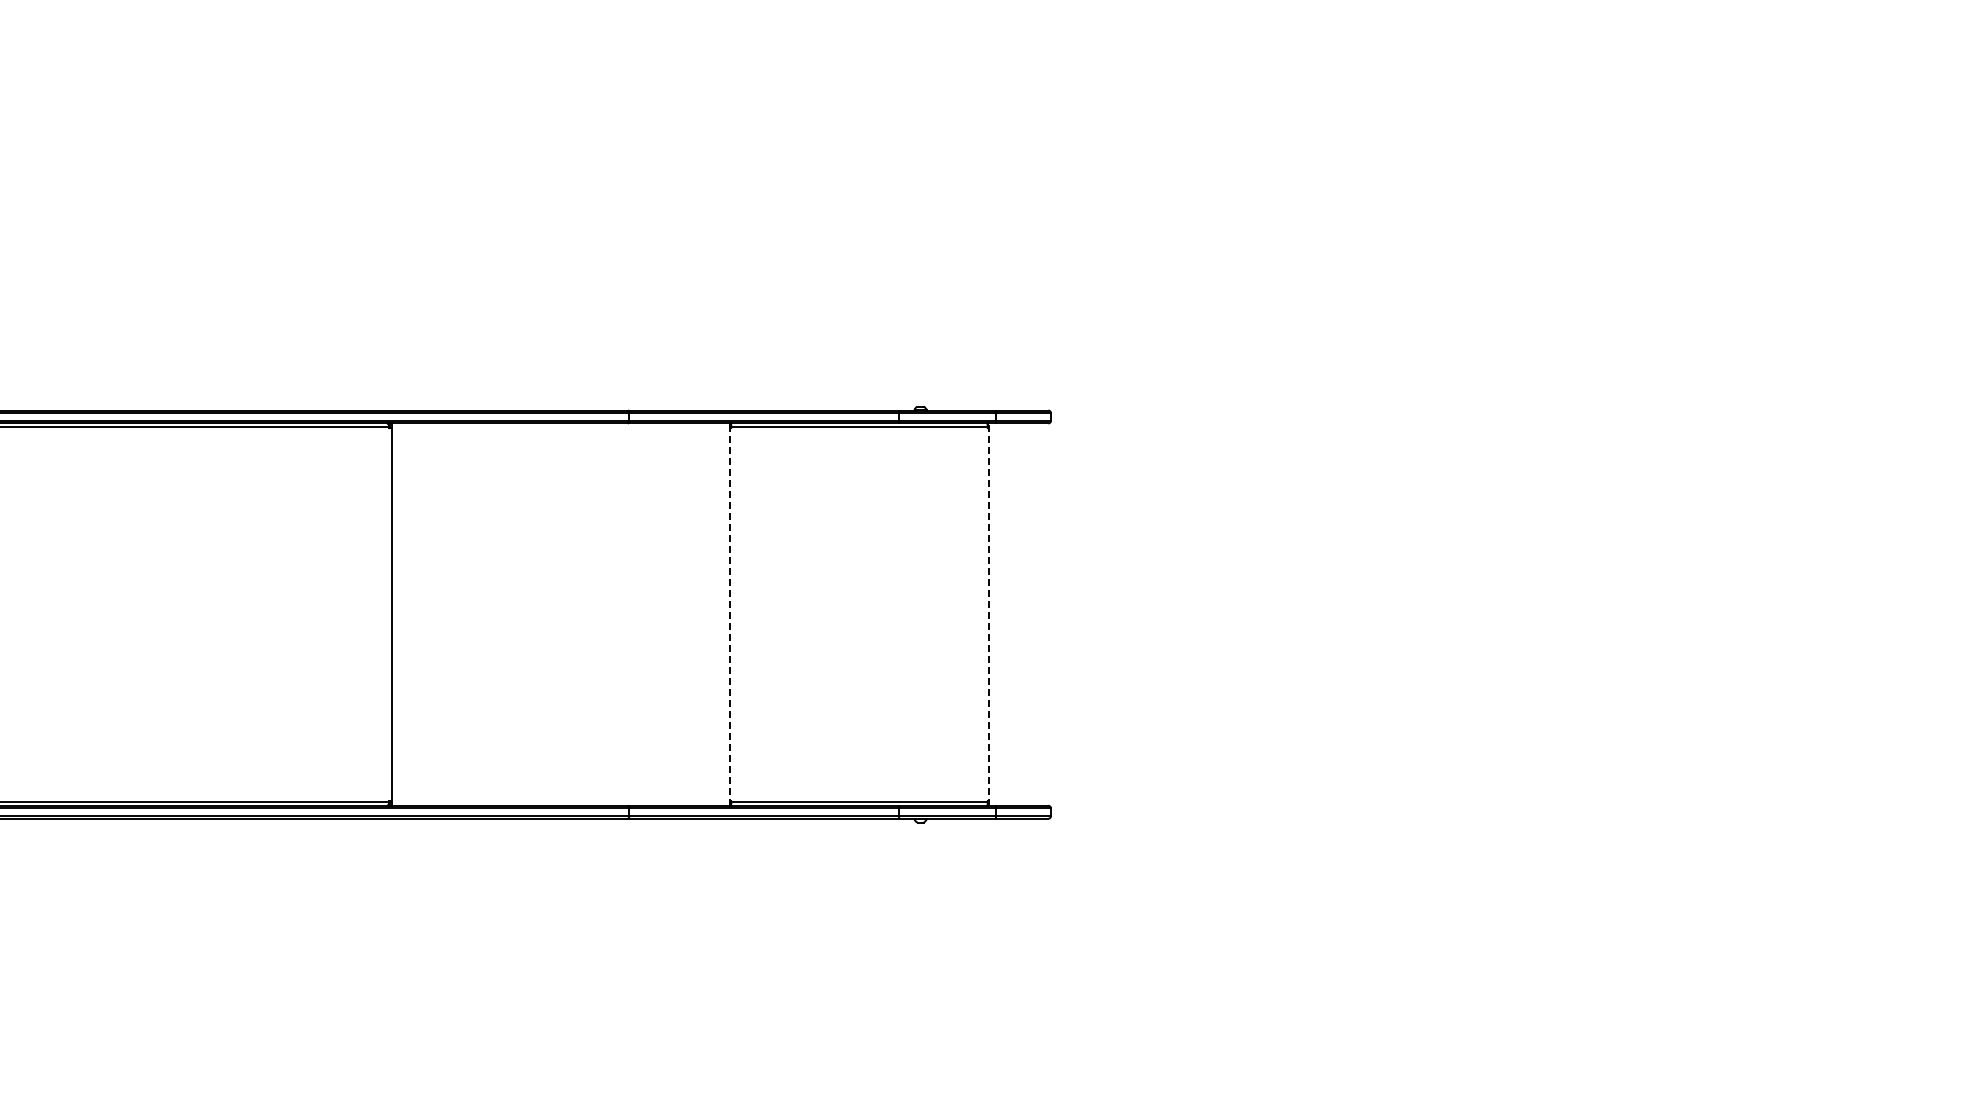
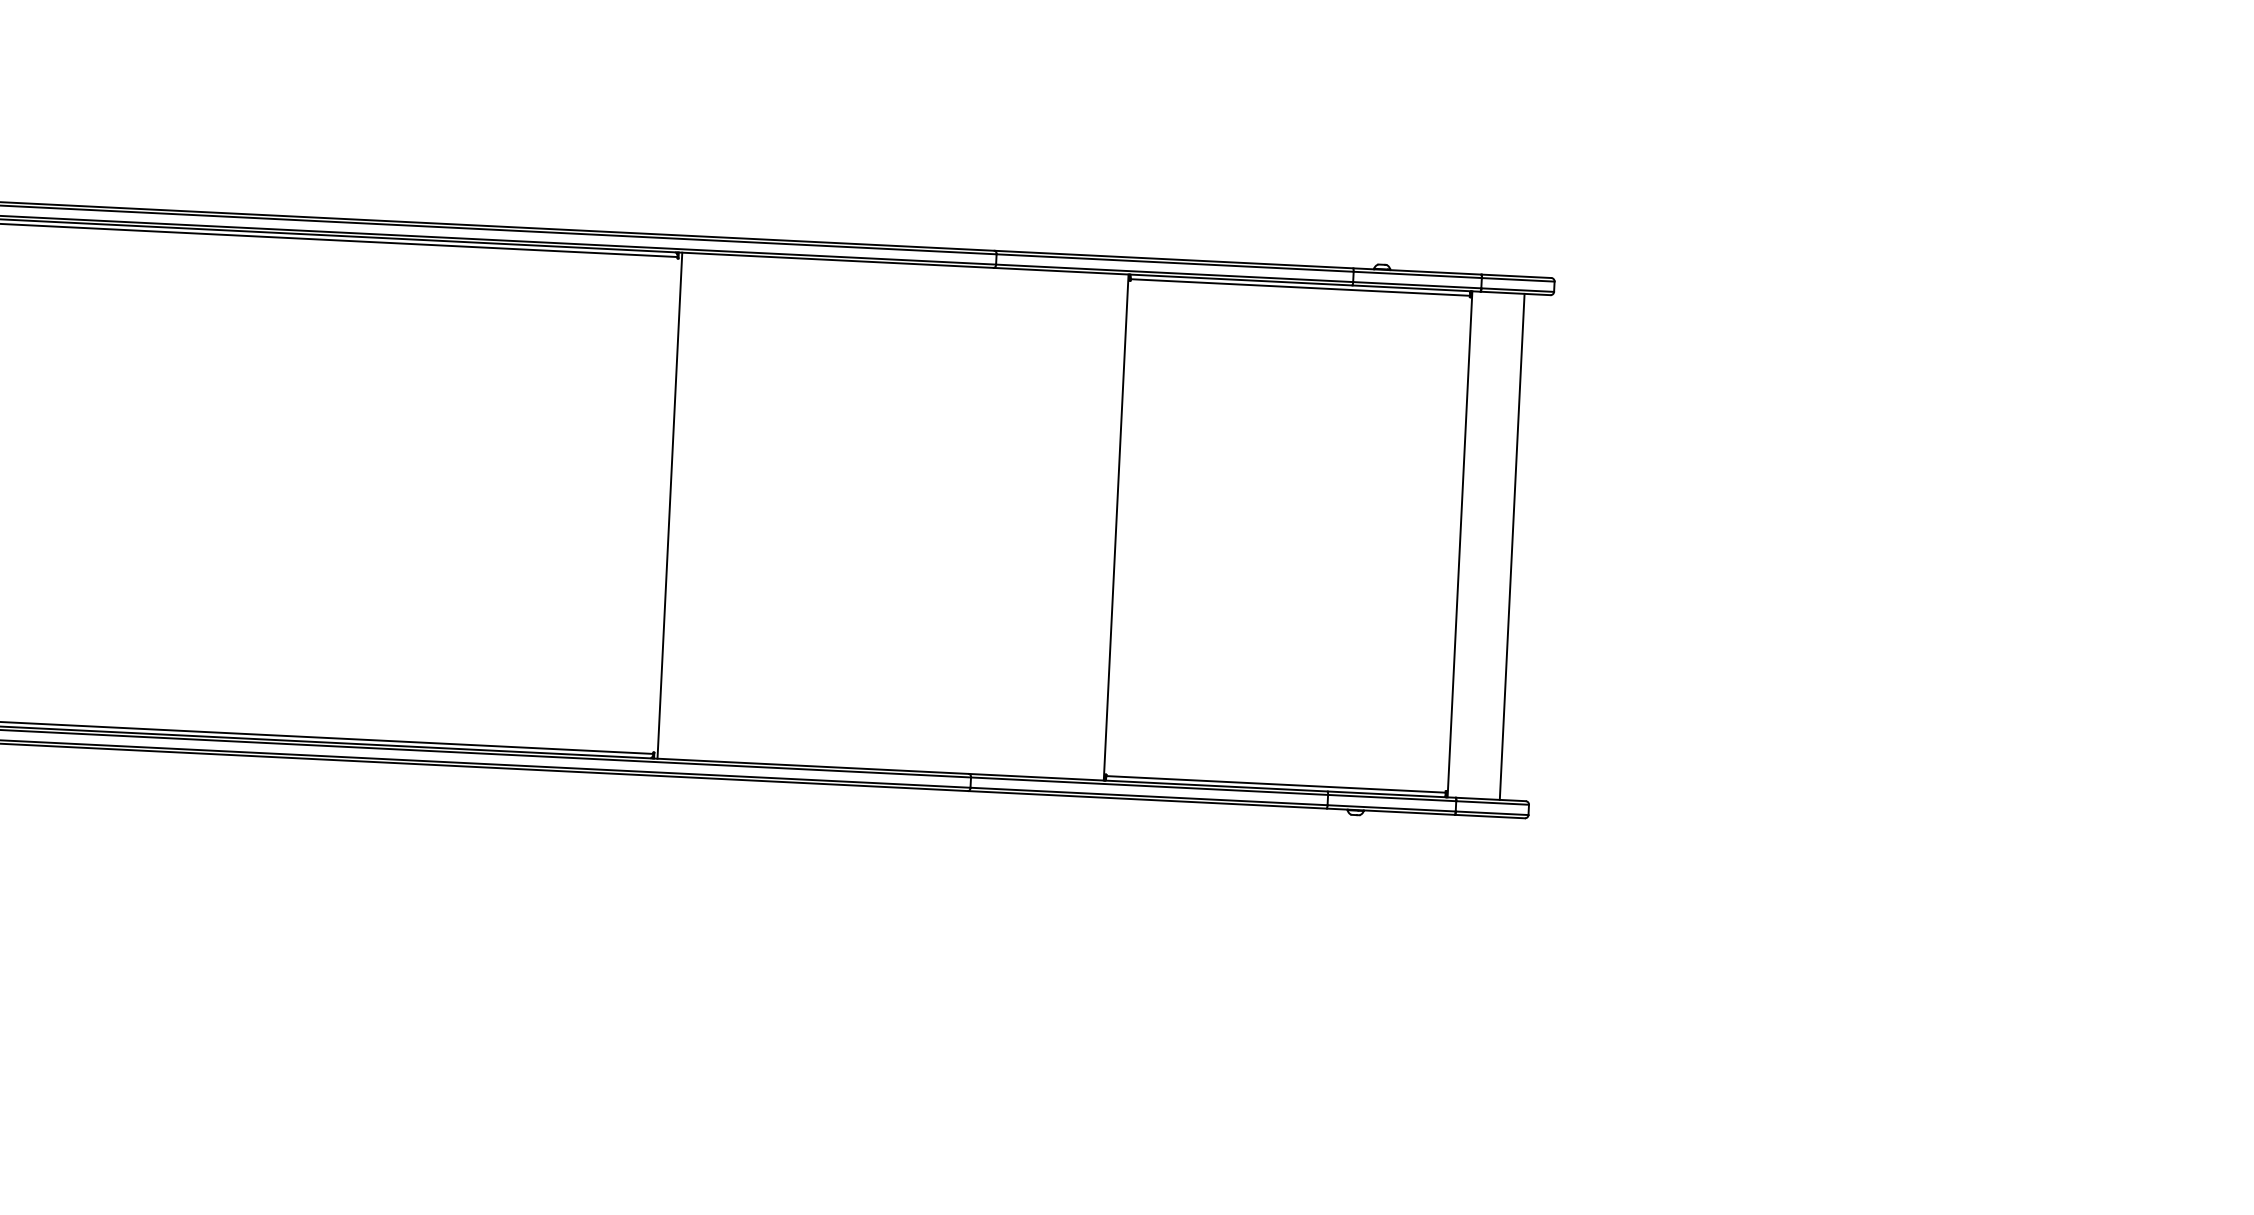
line: (729, 614) -> (1116, 527), dashed -> solid
line: (989, 614) -> (1460, 544), dashed -> solid
line: (1028, 614) -> (1511, 546), added

